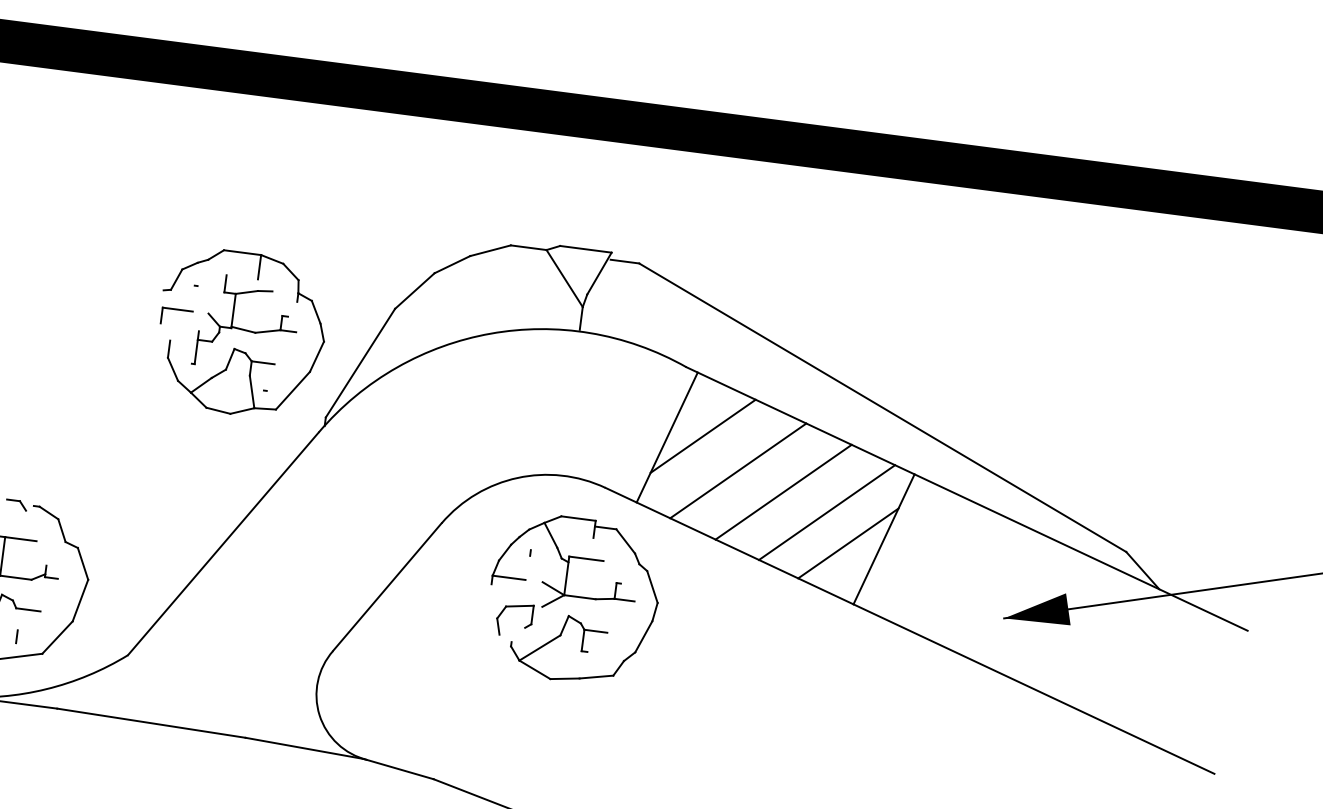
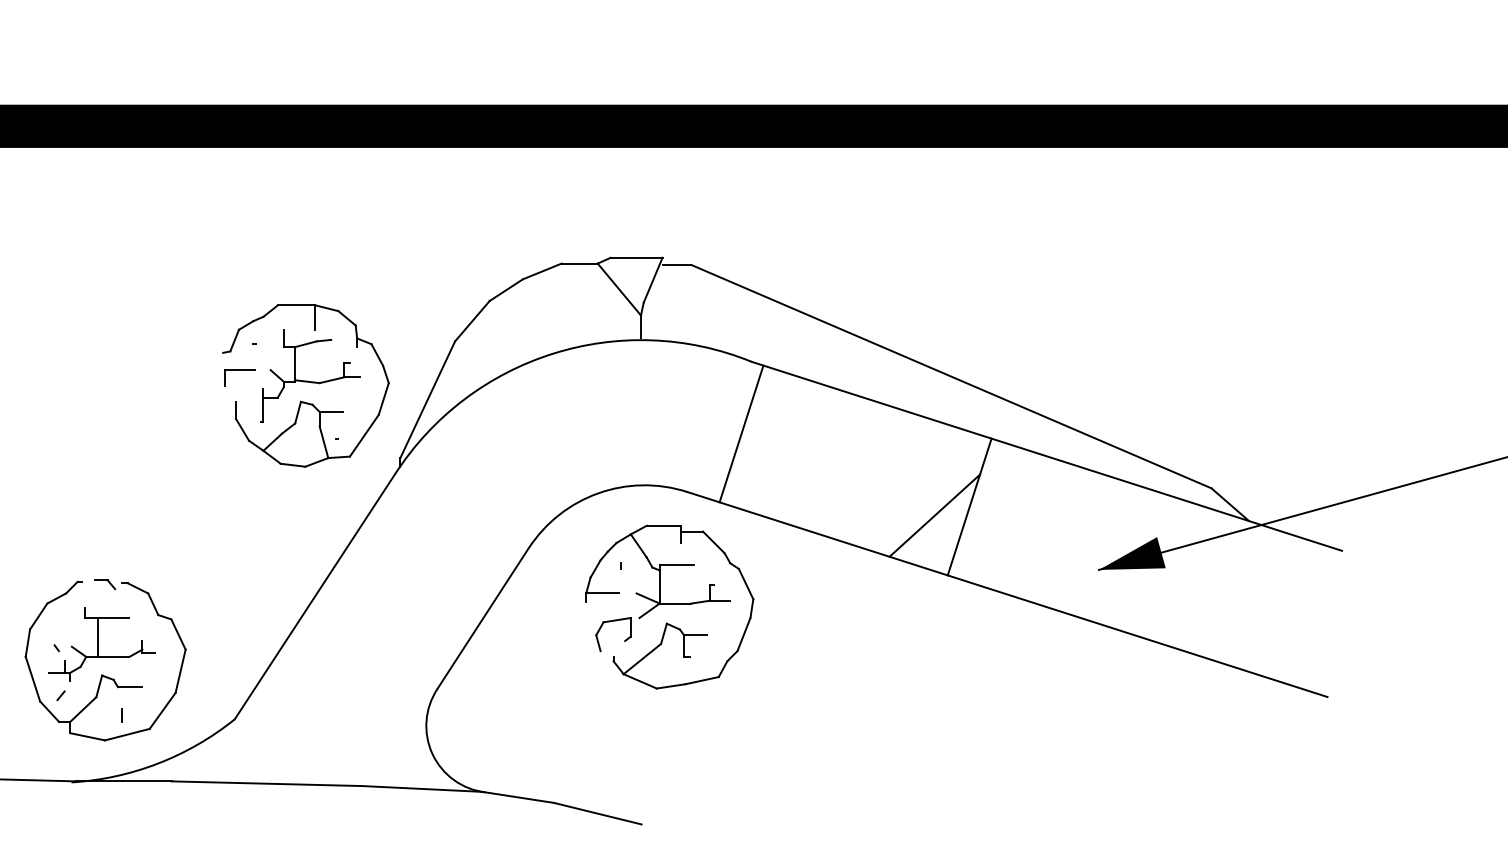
line: (702, 436) -> (776, 428), removed
line: (737, 470) -> (815, 457), removed
line: (783, 491) -> (863, 472), removed
line: (826, 512) -> (909, 487), removed

